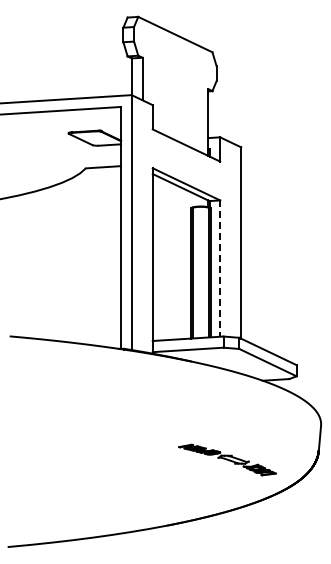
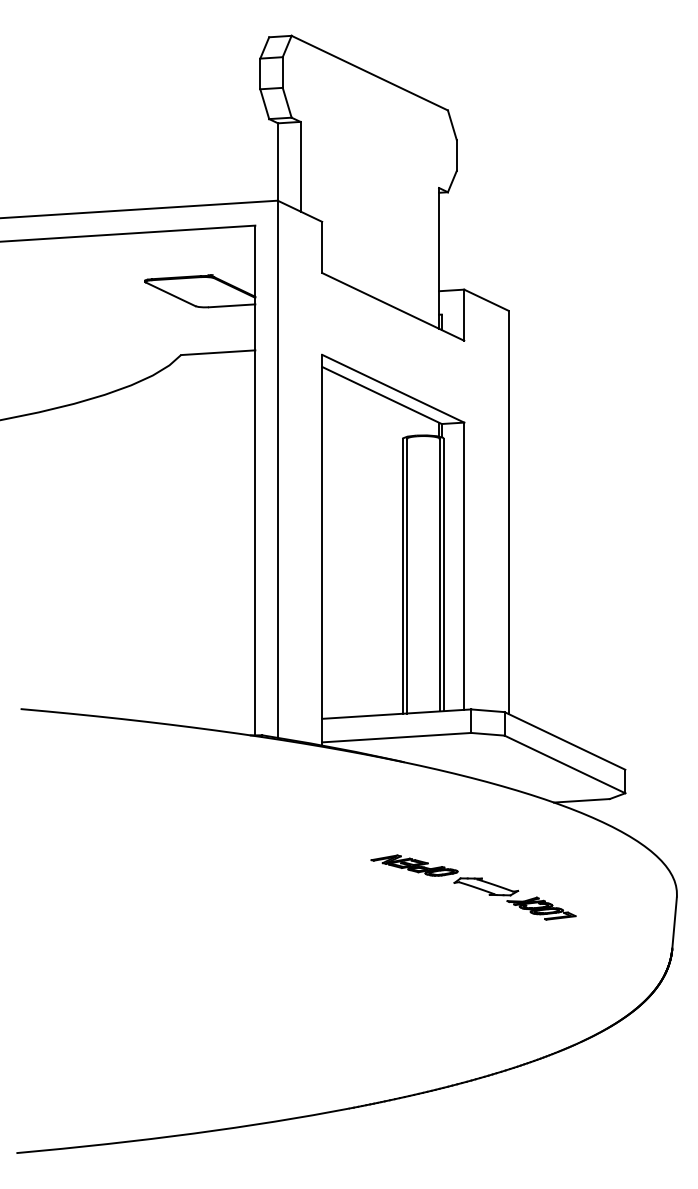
line: (220, 269) -> (464, 568), dashed -> solid
part: (227, 459) -> (473, 886), moved

